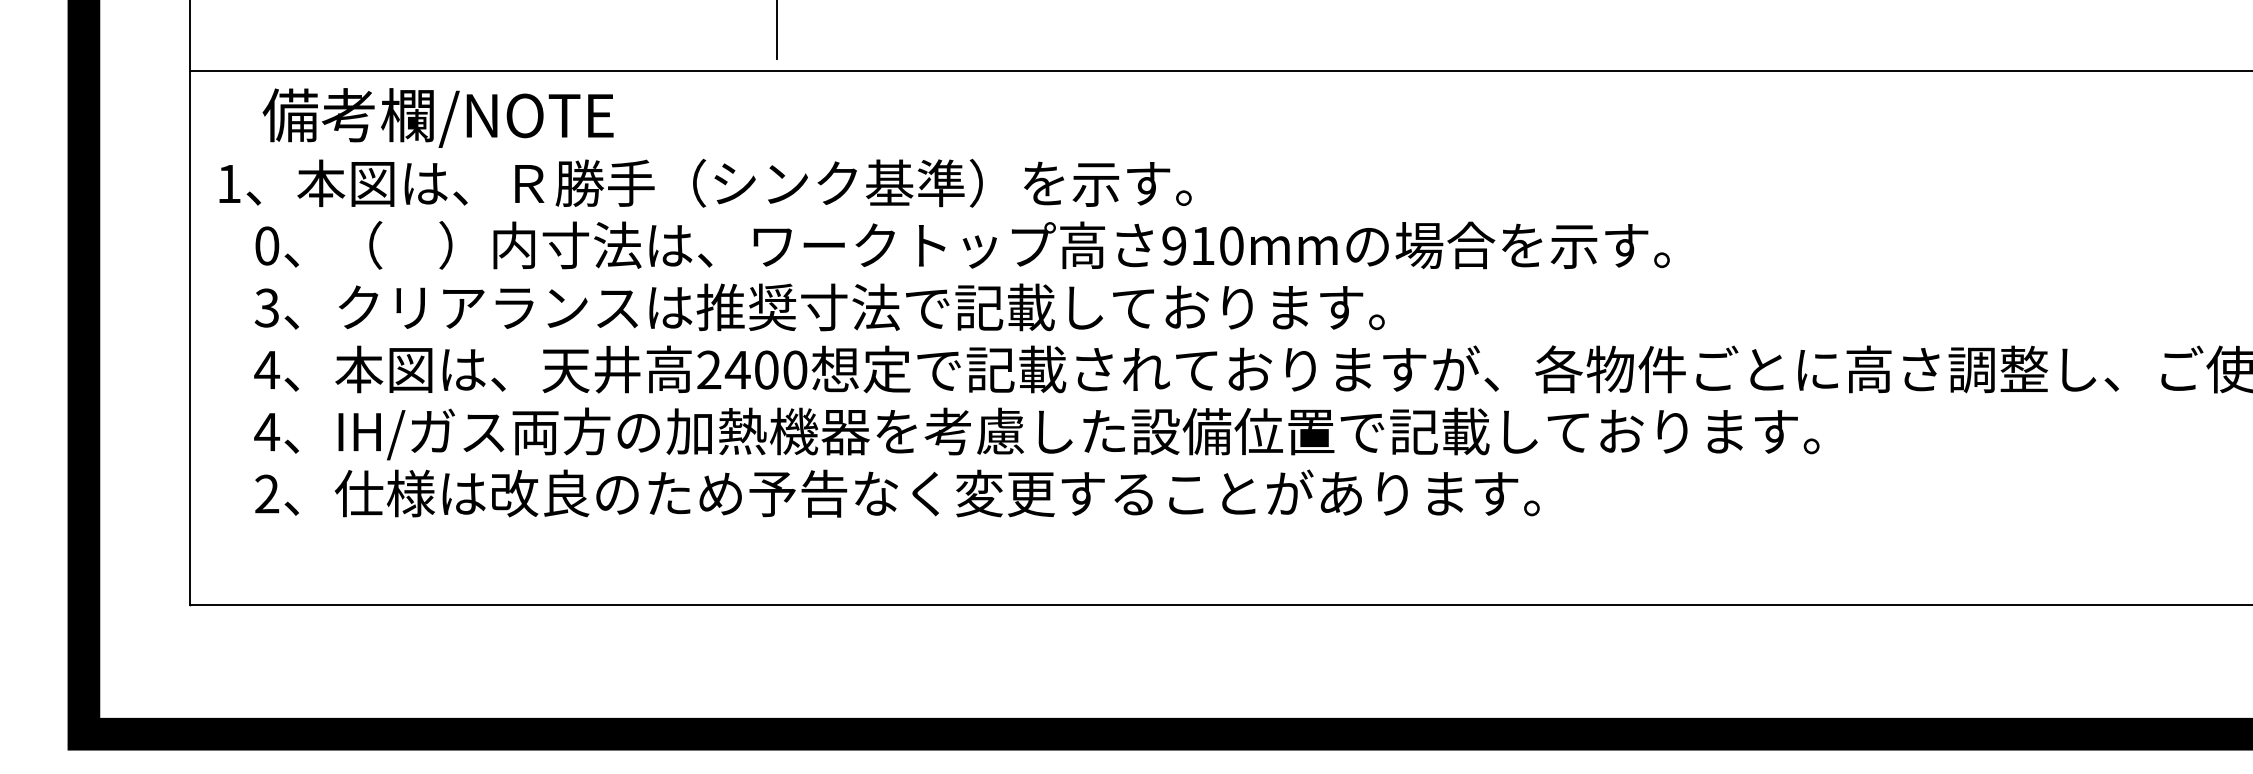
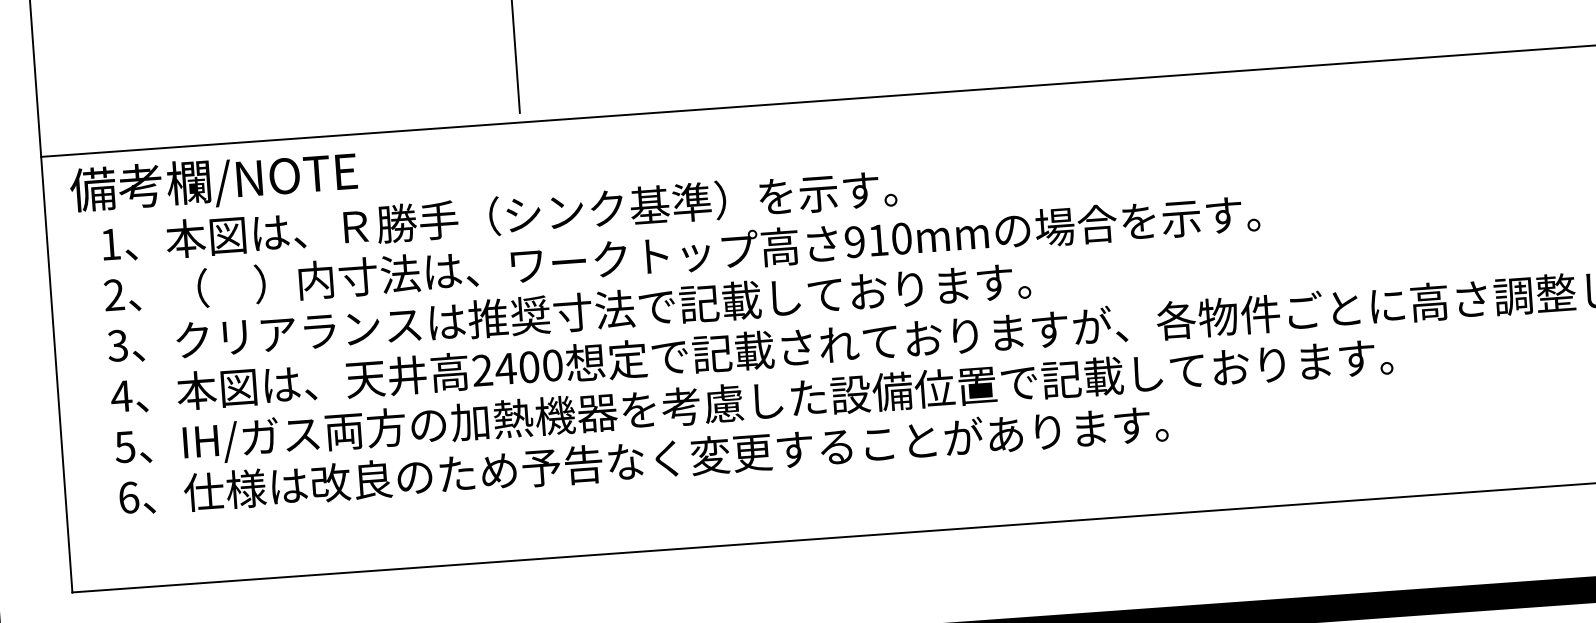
text: (437, 117) -> (213, 182), moved
text: (705, 183) -> (499, 216), moved
text: (267, 245) -> (114, 294), 0 -> 2
text: (267, 432) -> (125, 447), 4 -> 5
text: (267, 493) -> (129, 497), 2 -> 6

